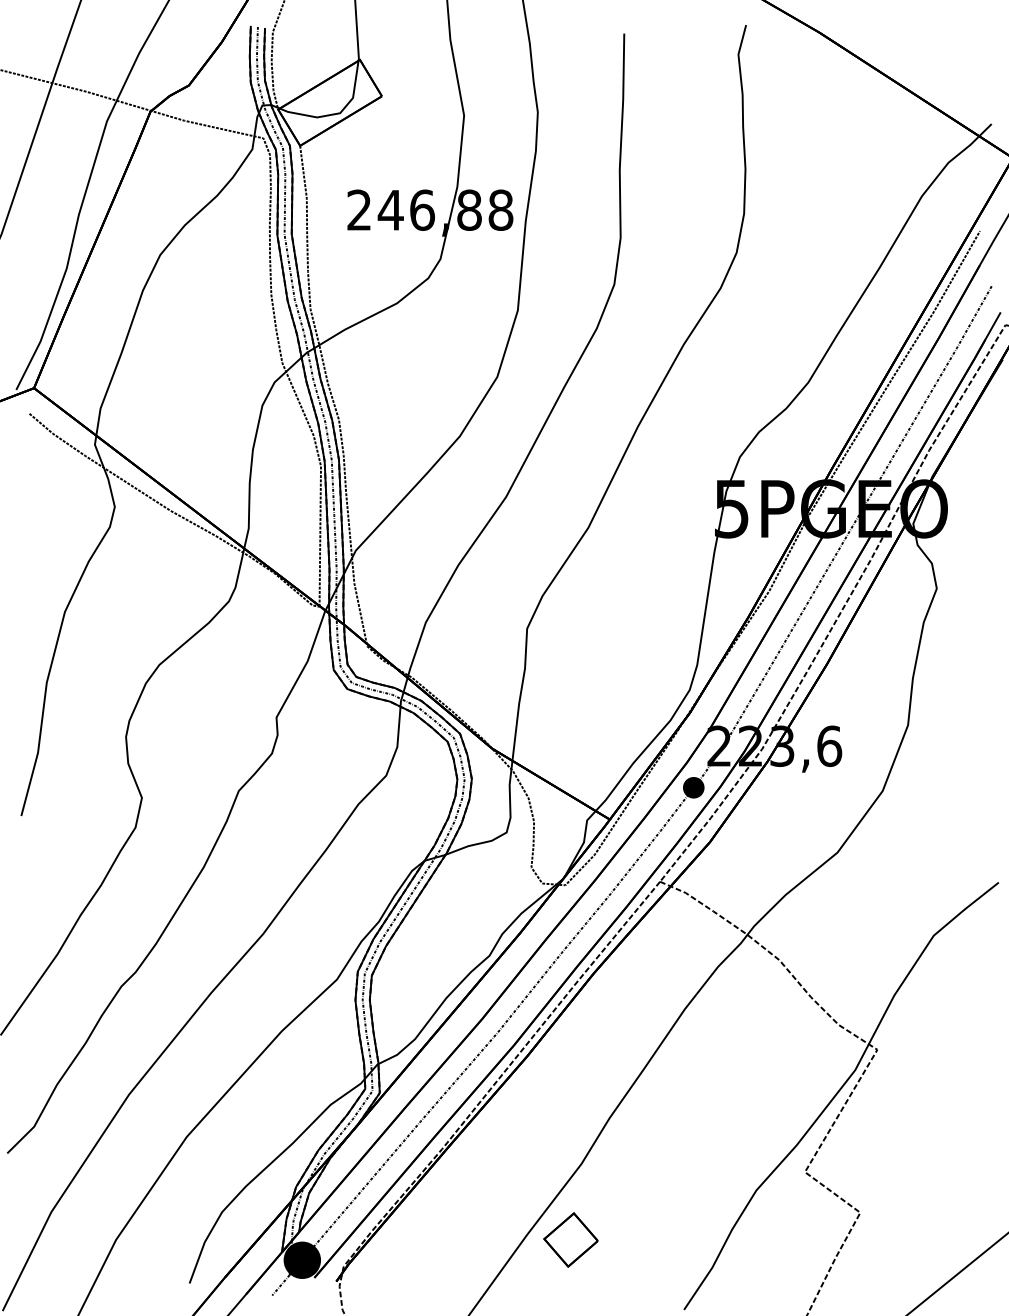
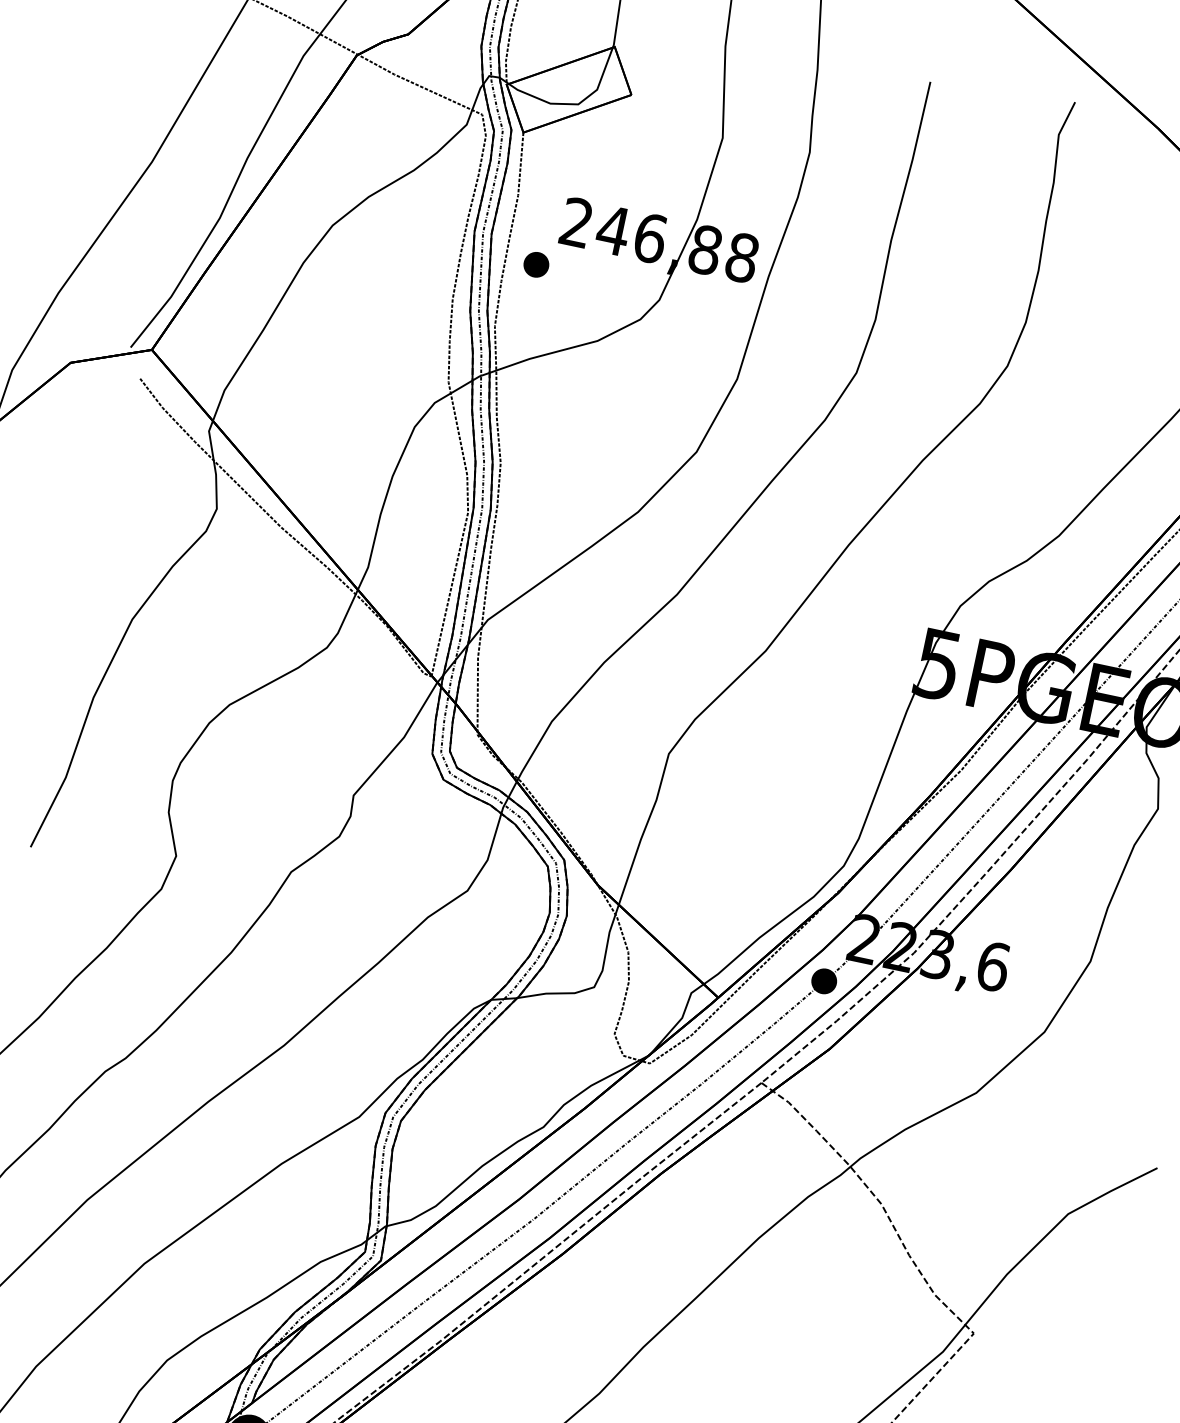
part: (333, 251) -> (536, 264), added

